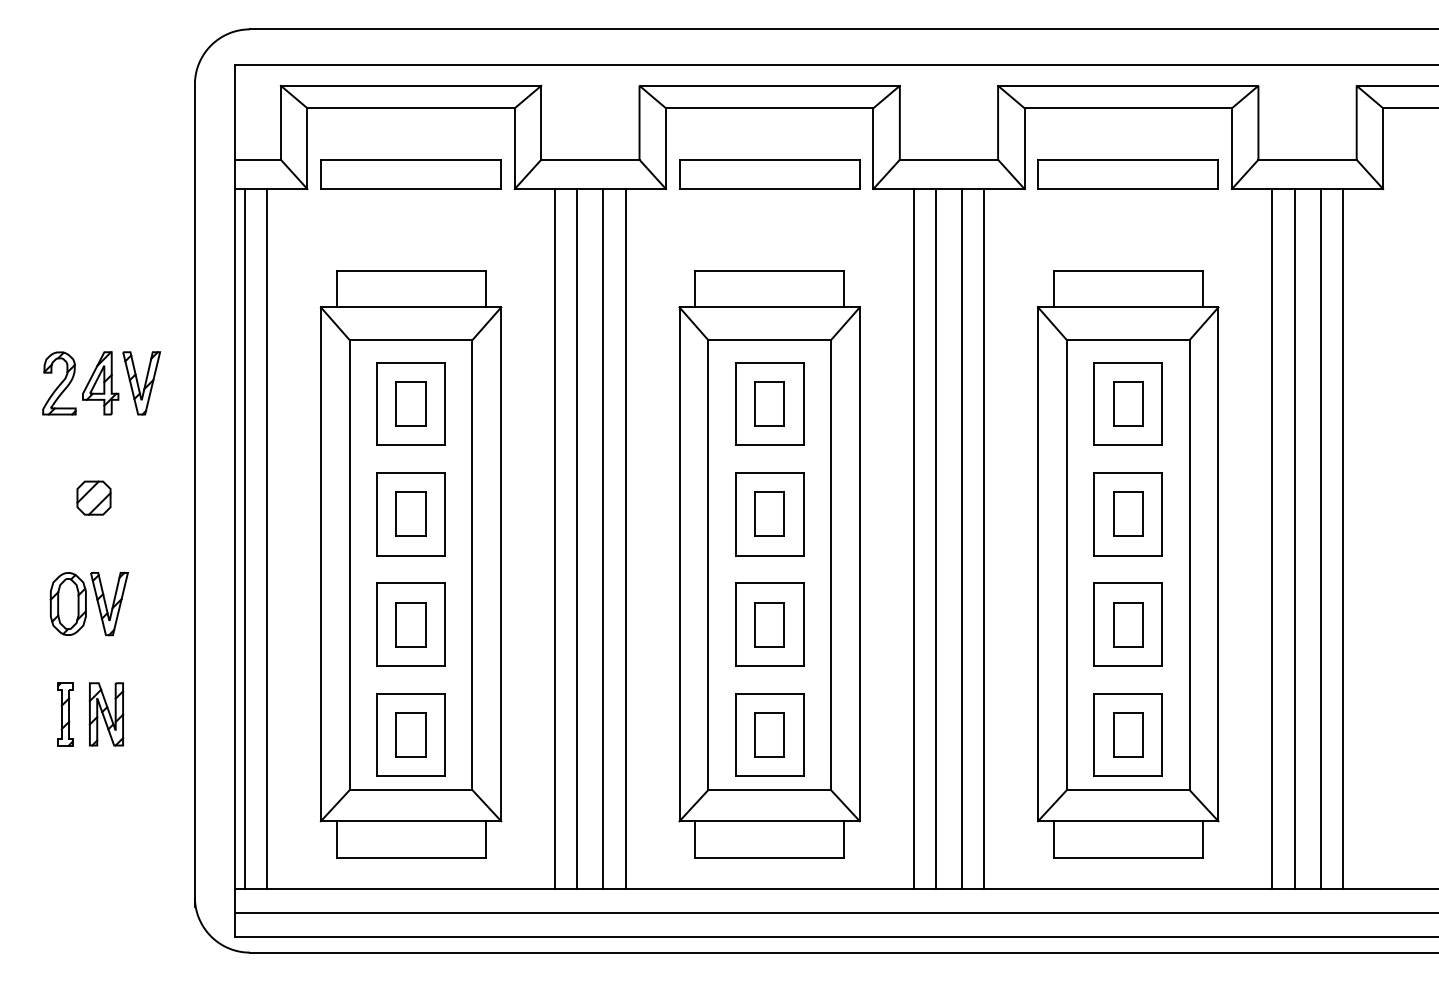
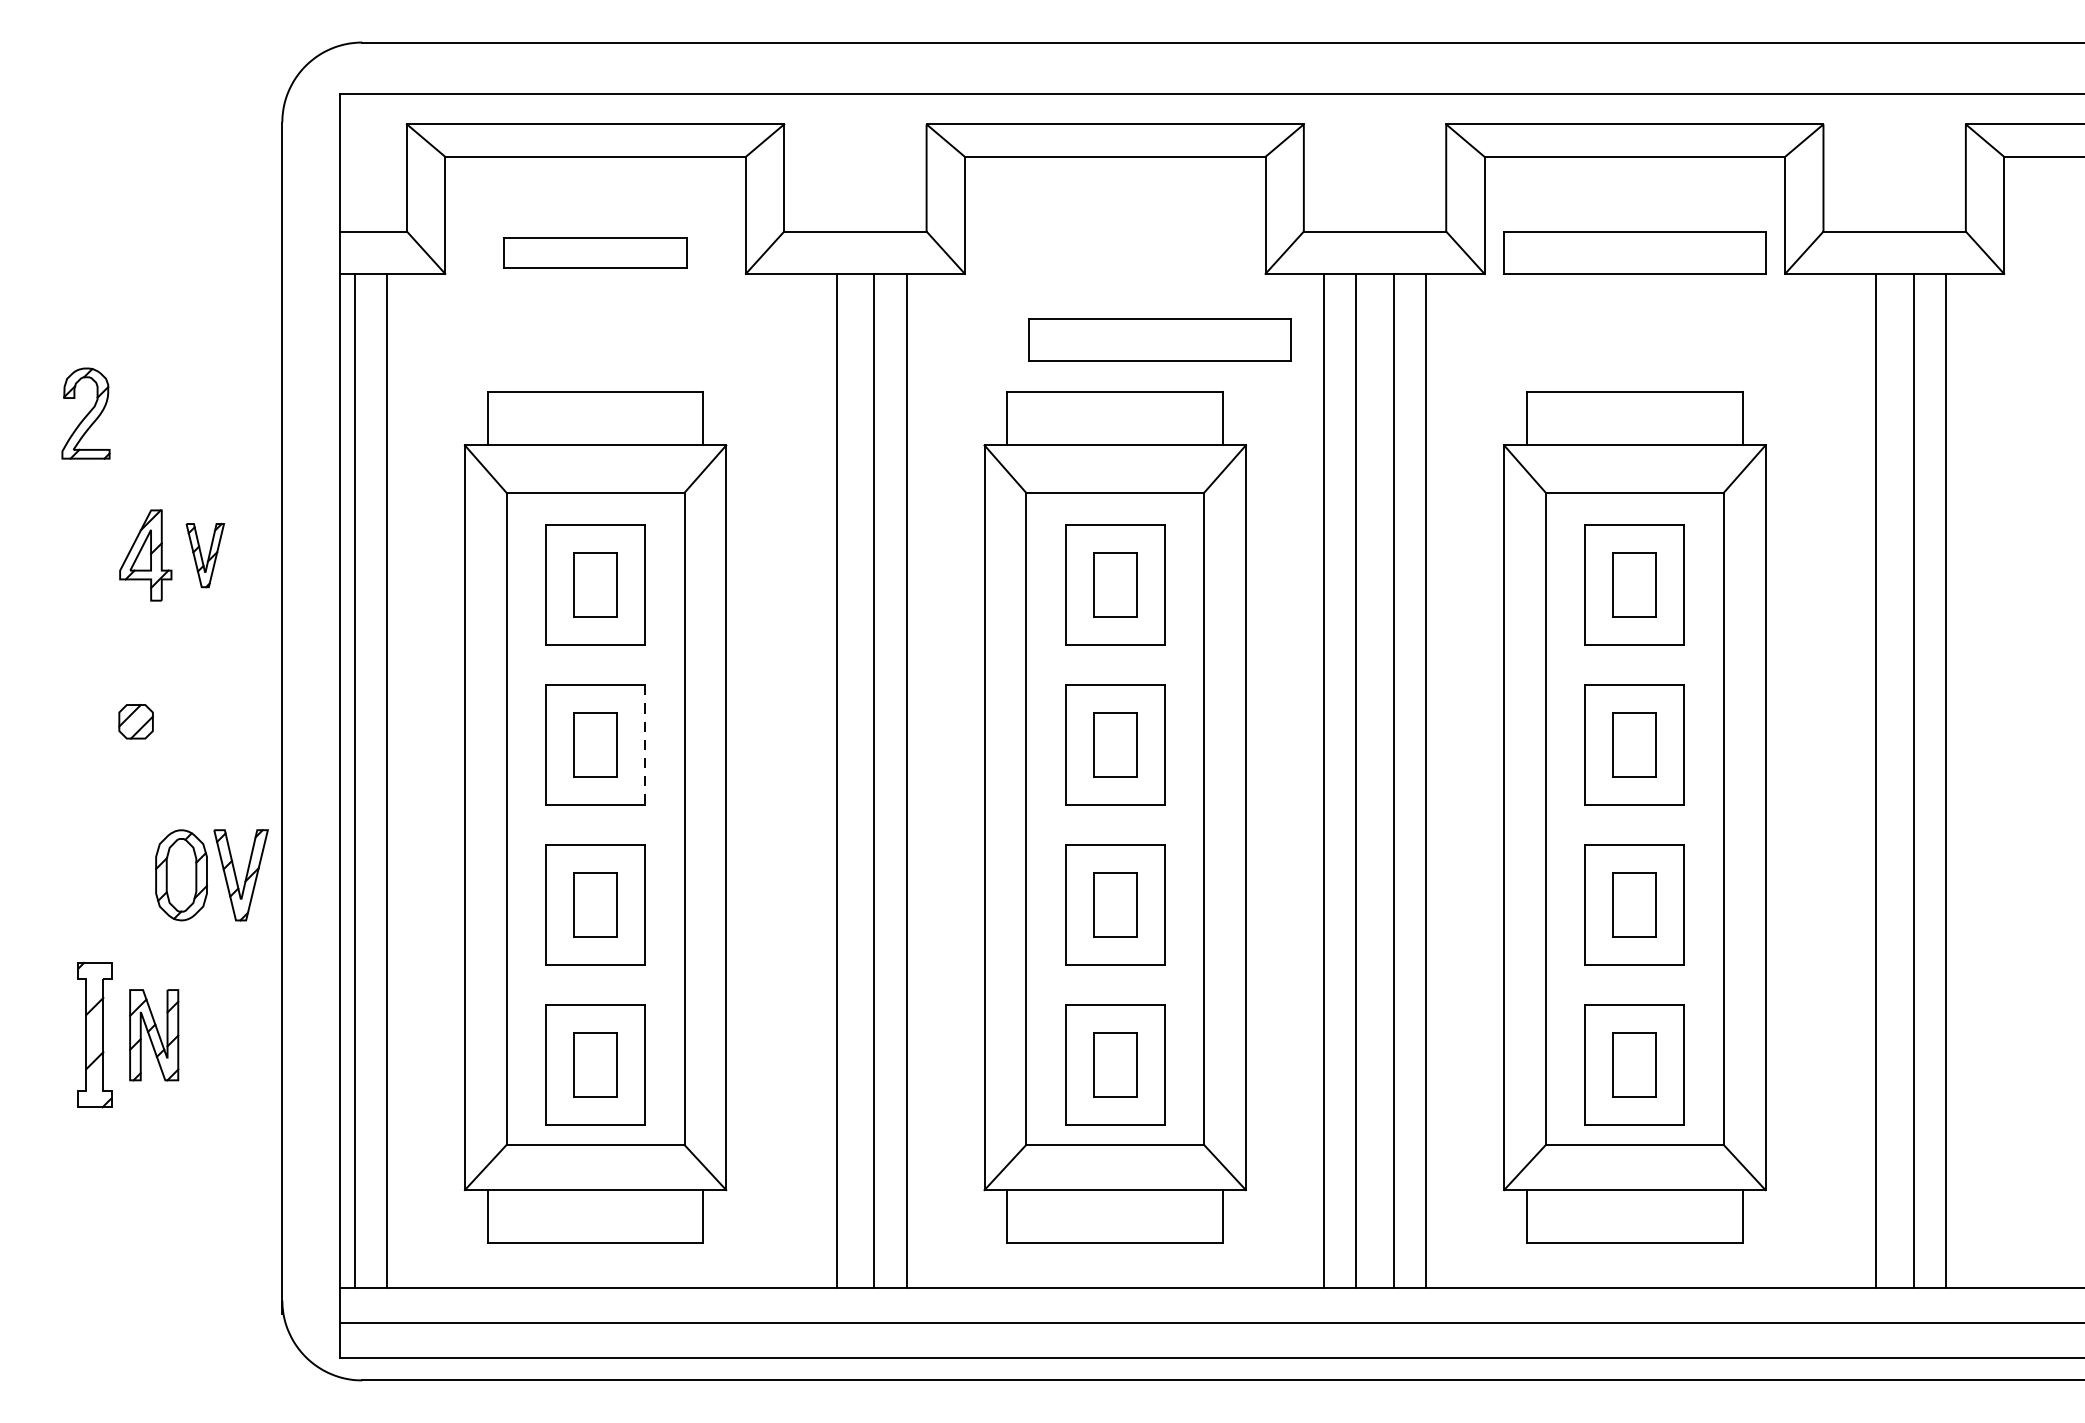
part: (410, 174) -> (594, 252), size x0.7
part: (769, 174) -> (1159, 339), moved
part: (59, 383) -> (86, 413), moved
part: (141, 383) -> (204, 555), size x0.7
part: (93, 497) -> (135, 720), size x0.7
line: (445, 514) -> (645, 745), solid -> dashed
line: (555, 538) -> (804, 780), removed
line: (1272, 538) -> (1843, 780), removed
part: (88, 603) -> (210, 874), moved
part: (65, 714) -> (94, 1035), size x1.6

